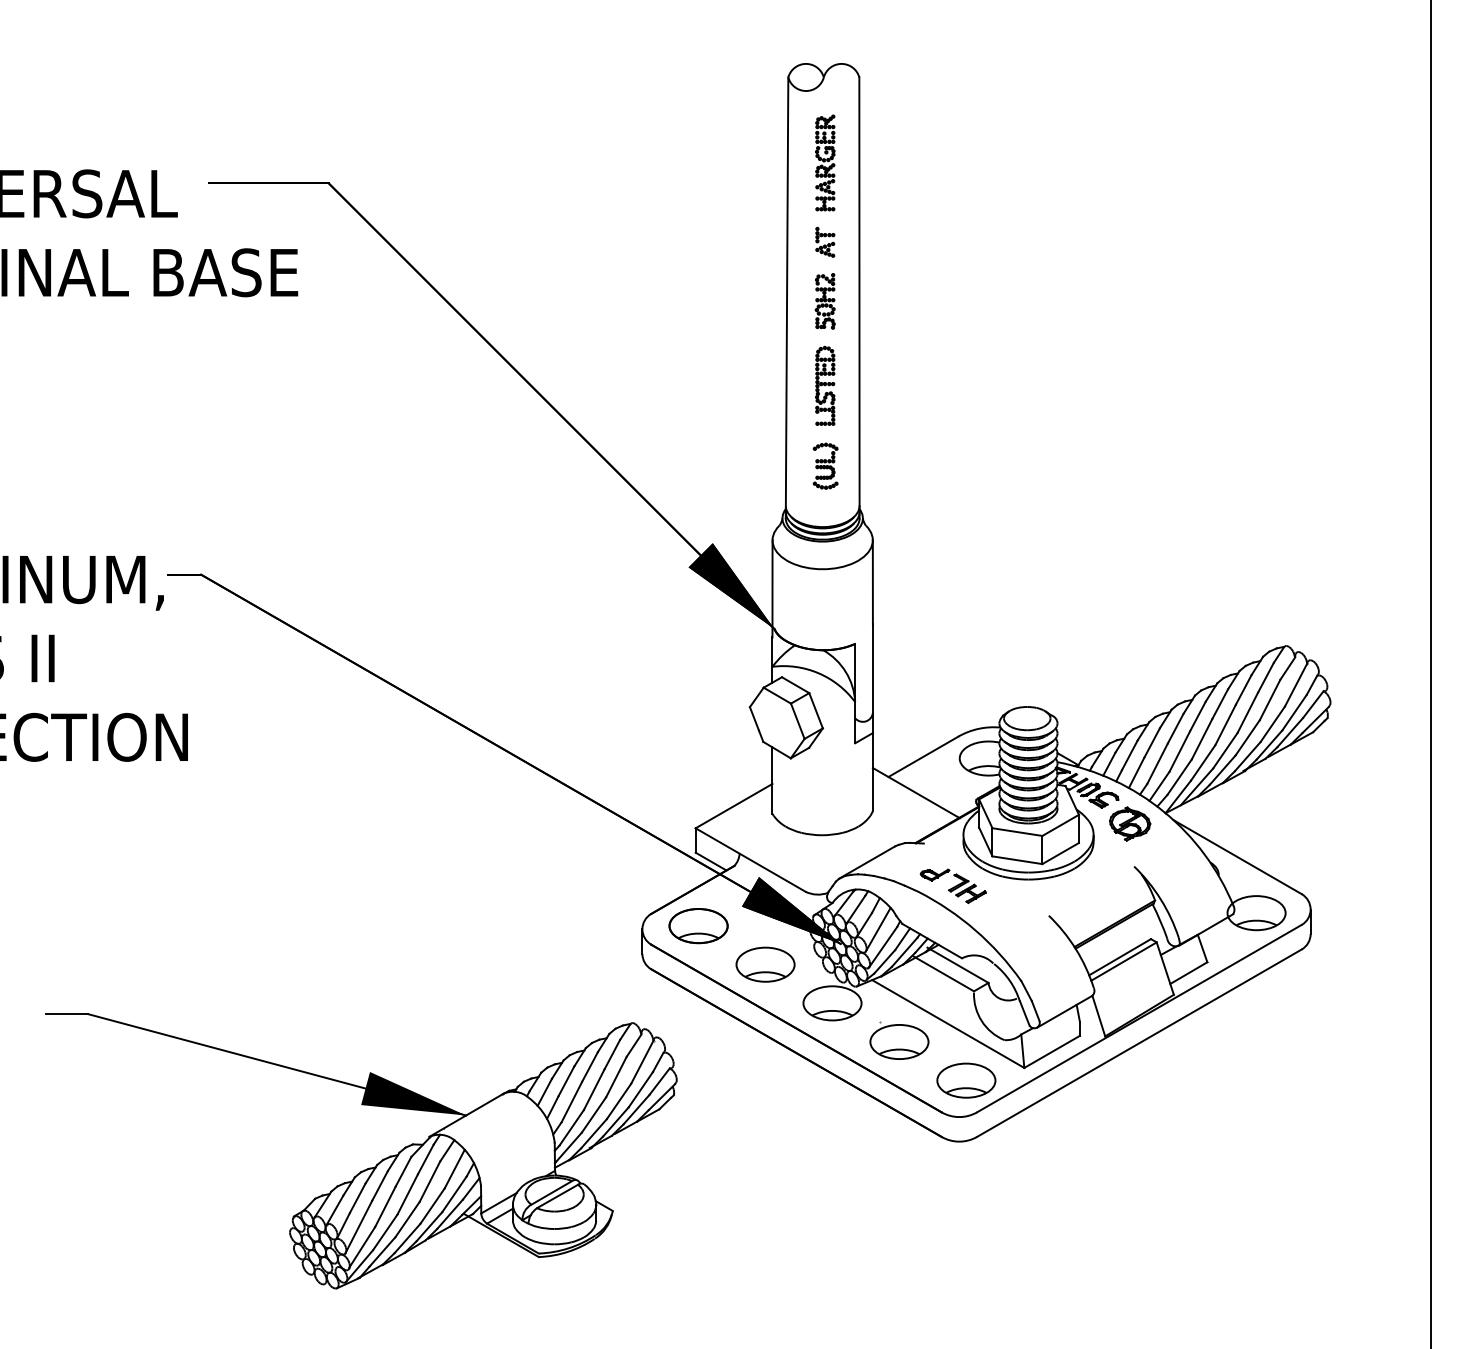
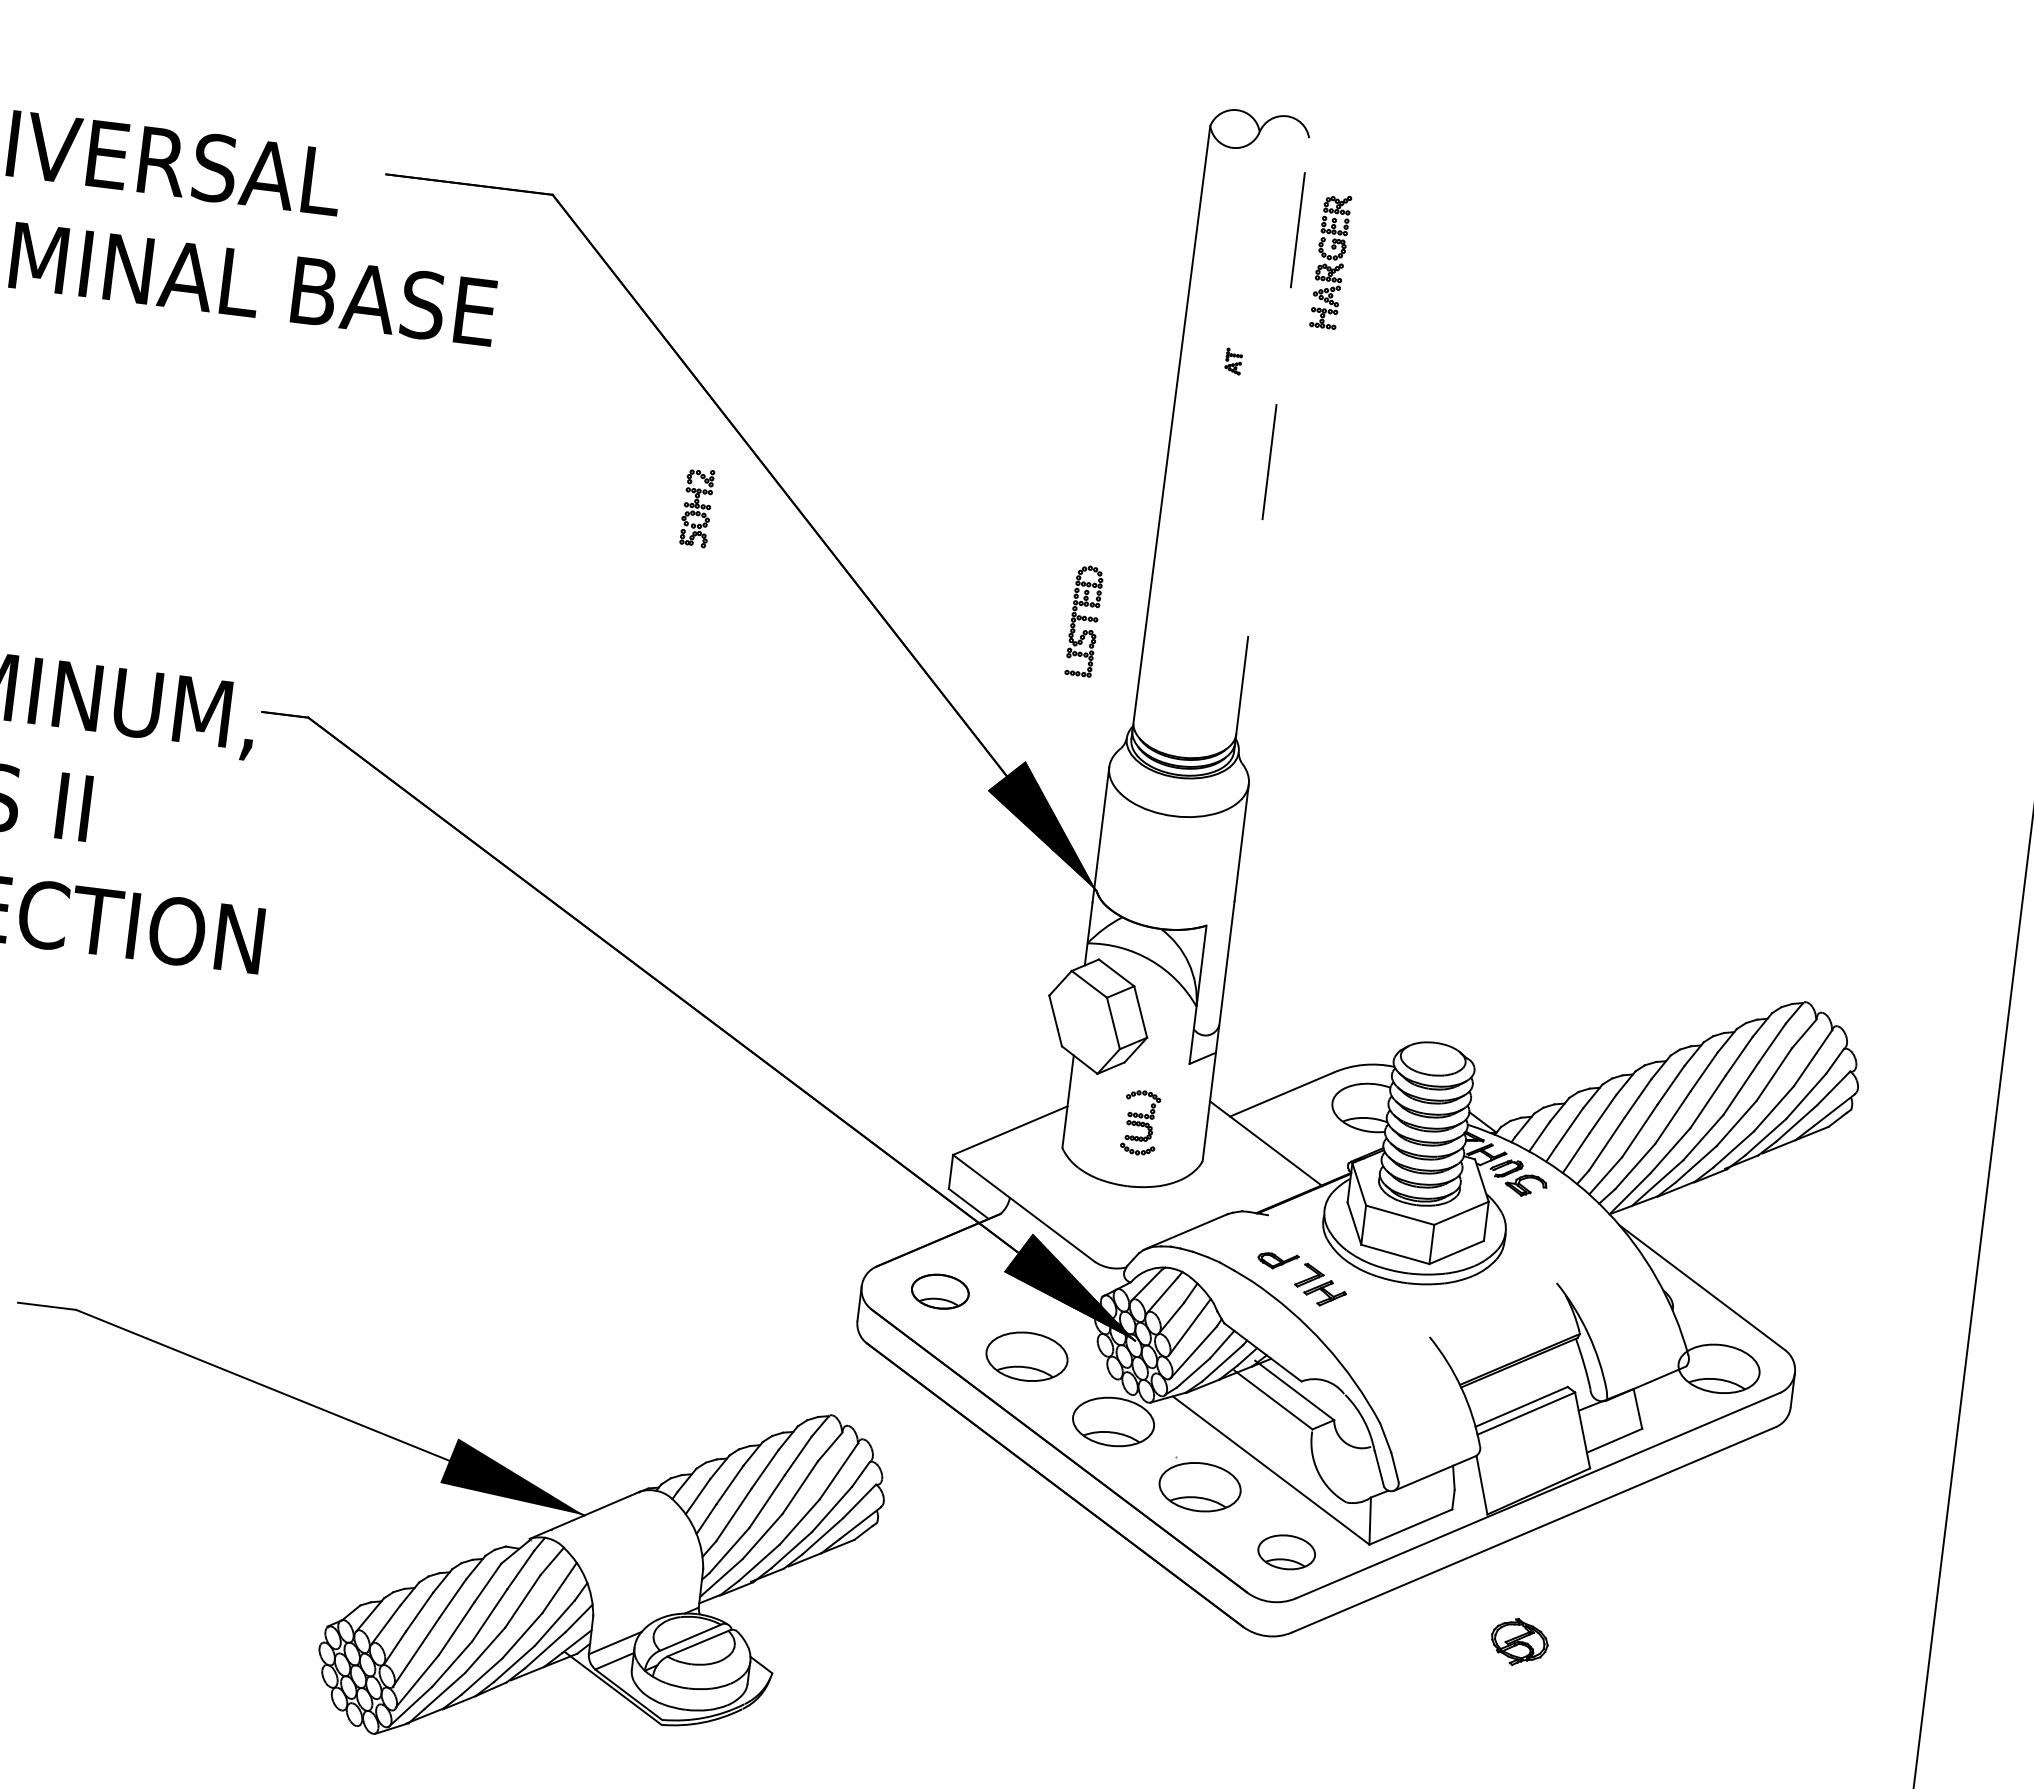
part: (825, 162) -> (1330, 260), moved
part: (825, 241) -> (1233, 360), size x0.6
line: (859, 298) -> (1271, 445), solid -> dashed
part: (824, 301) -> (696, 507), moved
part: (825, 385) -> (1084, 620), moved
part: (825, 465) -> (1140, 1121), moved
part: (1130, 823) -> (1520, 1641), moved
part: (698, 926) -> (940, 1292), size x0.7
part: (966, 1080) -> (1286, 1552), size x0.7

